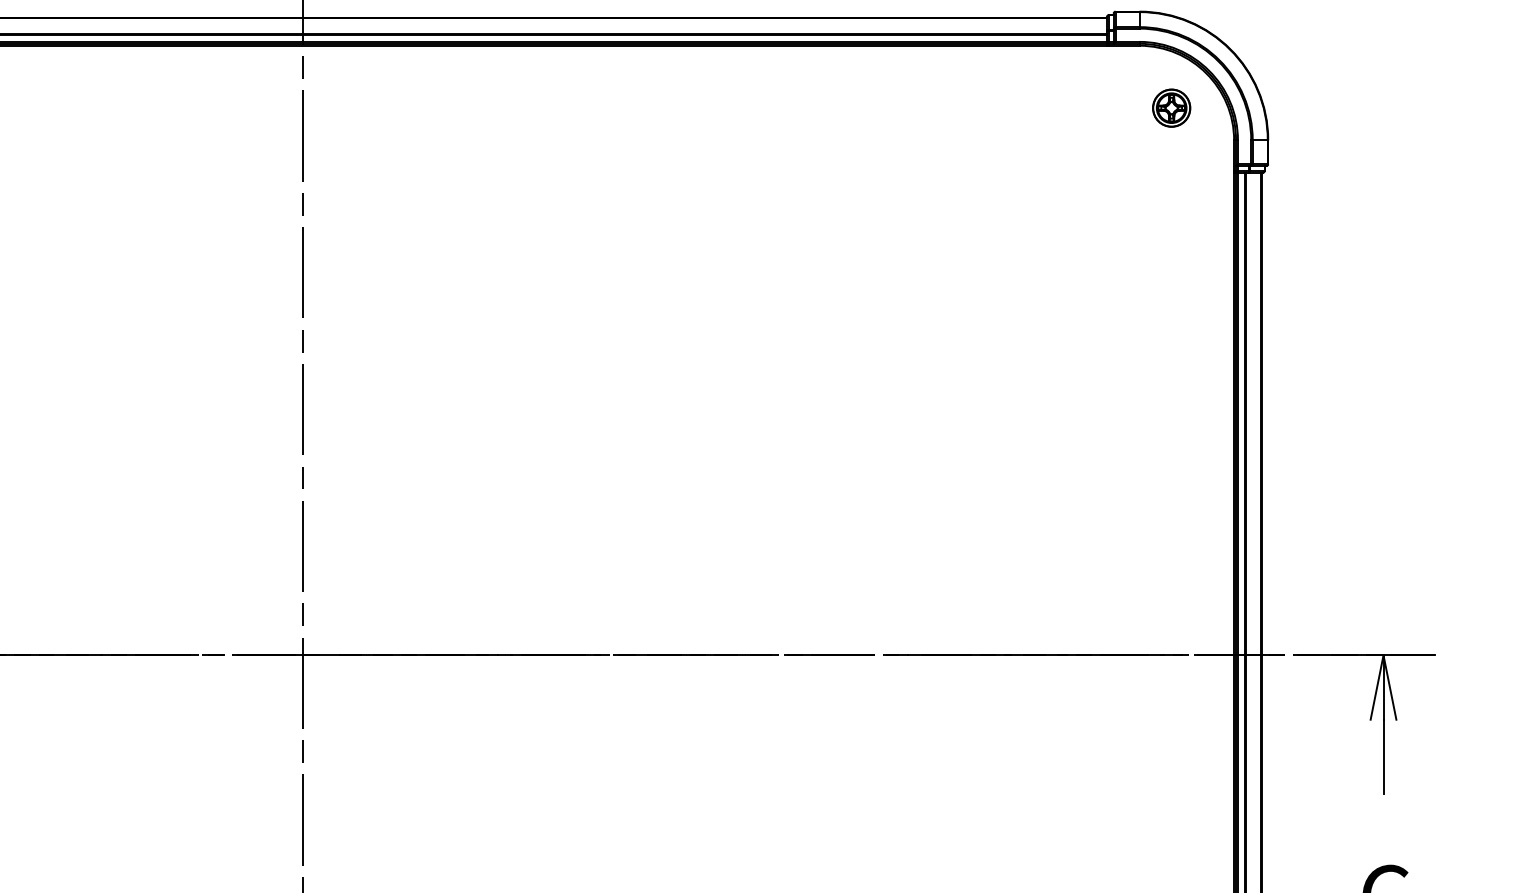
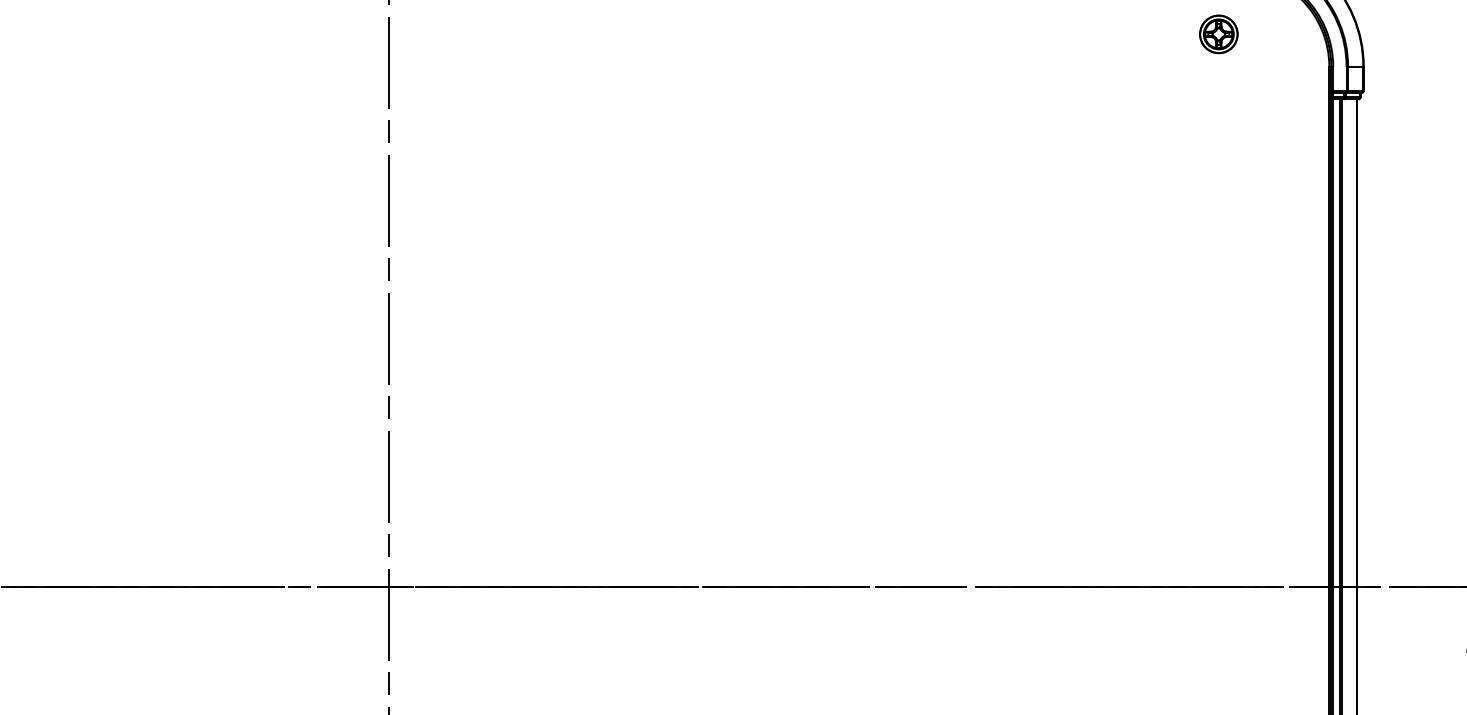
part: (1171, 107) -> (1218, 33), moved

